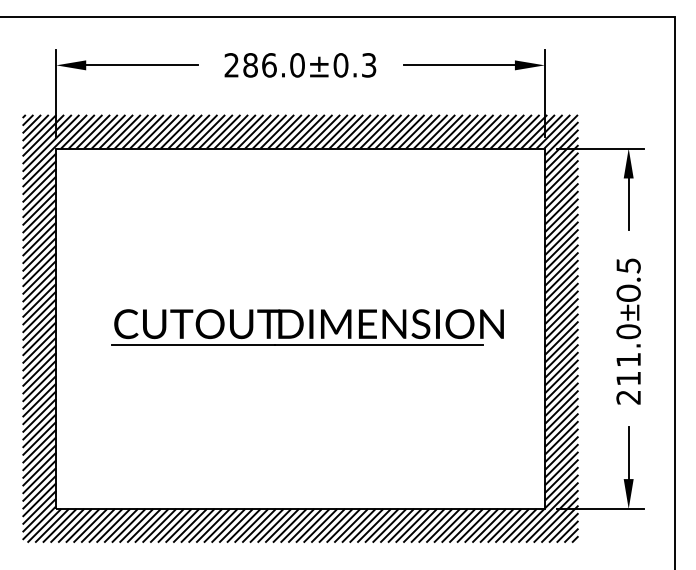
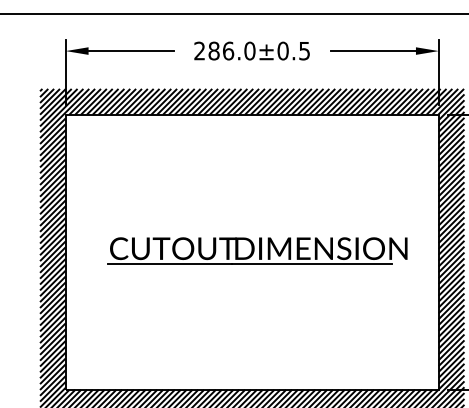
text: (369, 64) -> (304, 50), 286.0±0.3 -> 286.0±0.5

